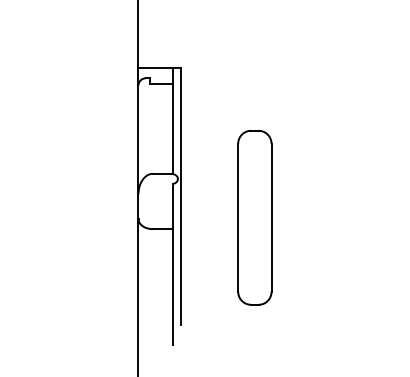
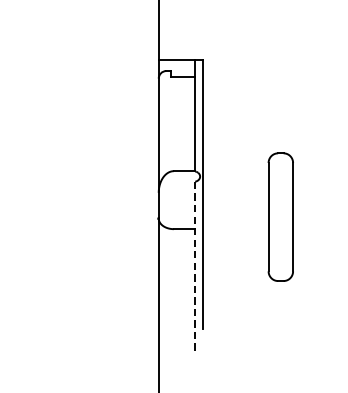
part: (254, 217) -> (280, 216), size x0.7
line: (173, 264) -> (195, 266), solid -> dashed

